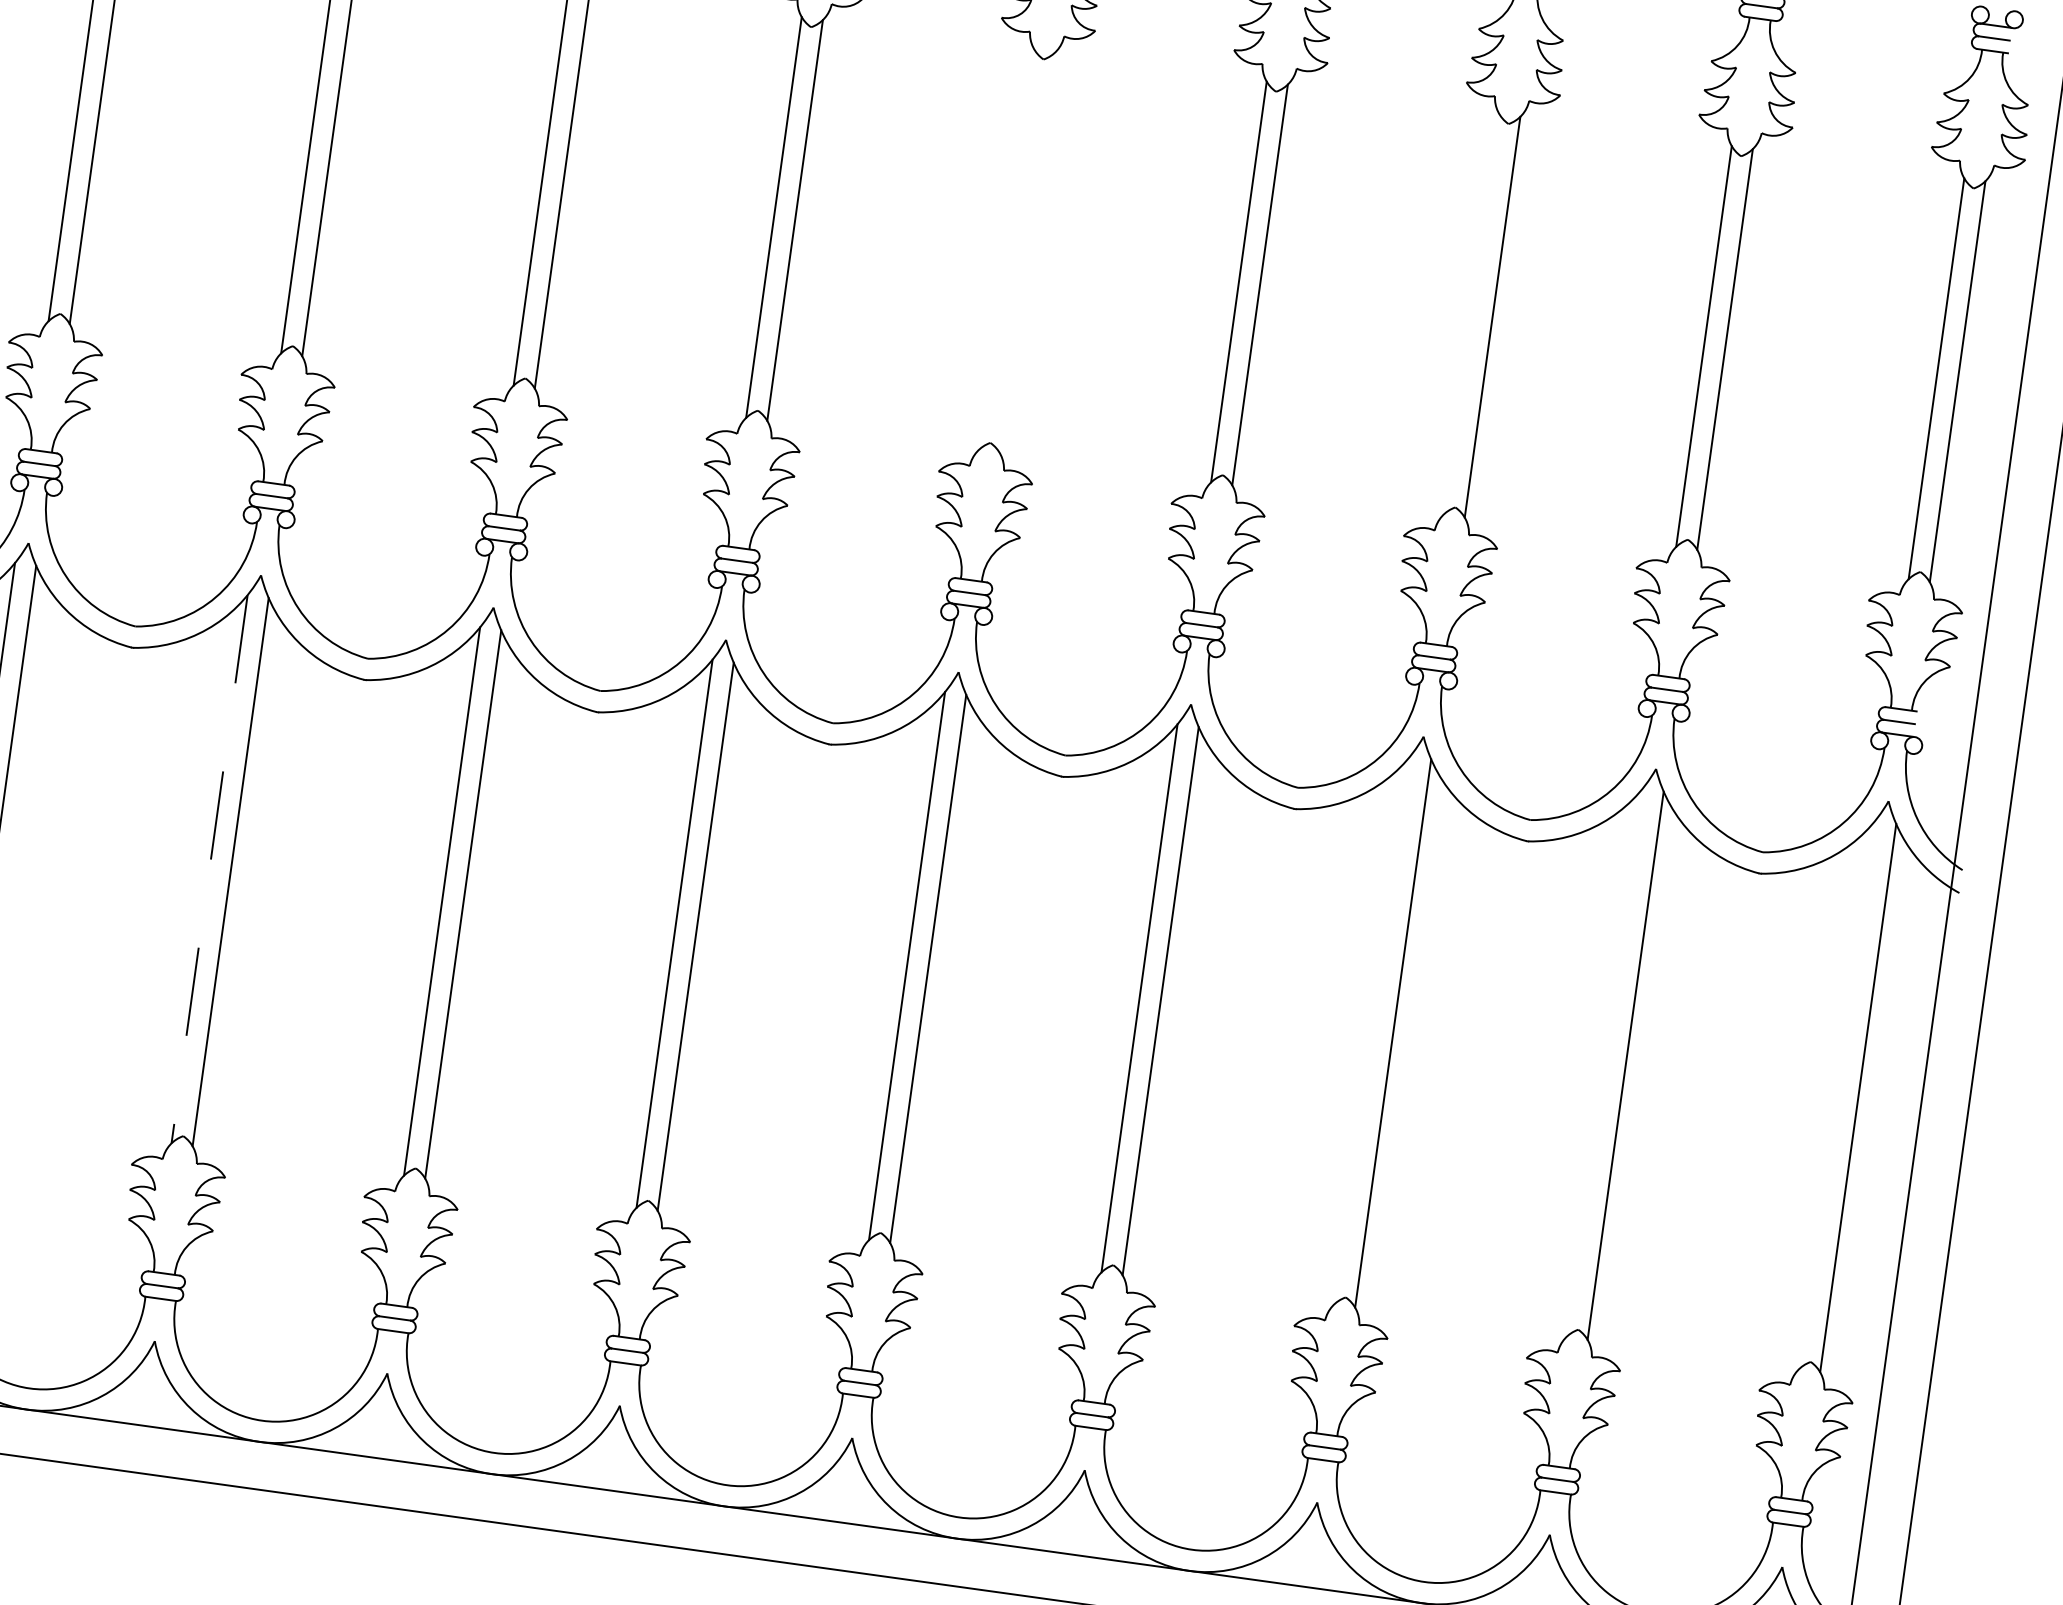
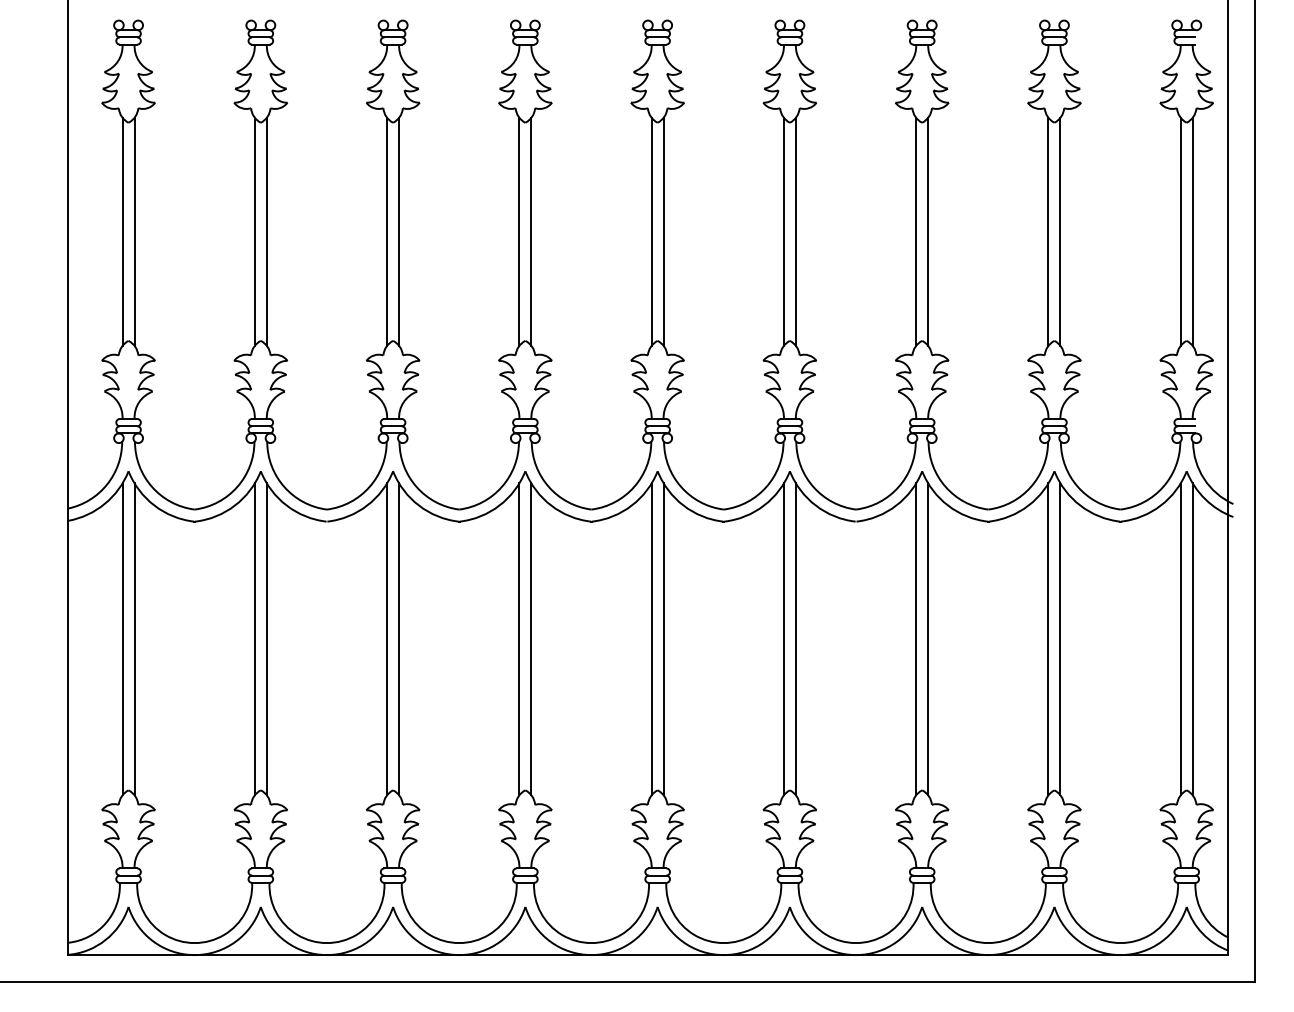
line: (1006, 249) -> (651, 231), added
line: (1027, 252) -> (663, 231), added
line: (1472, 313) -> (916, 231), added
line: (208, 869) -> (254, 639), dashed -> solid
line: (1372, 1030) -> (916, 639), added
line: (1604, 1063) -> (1048, 639), added
line: (1836, 1095) -> (1180, 639), added

